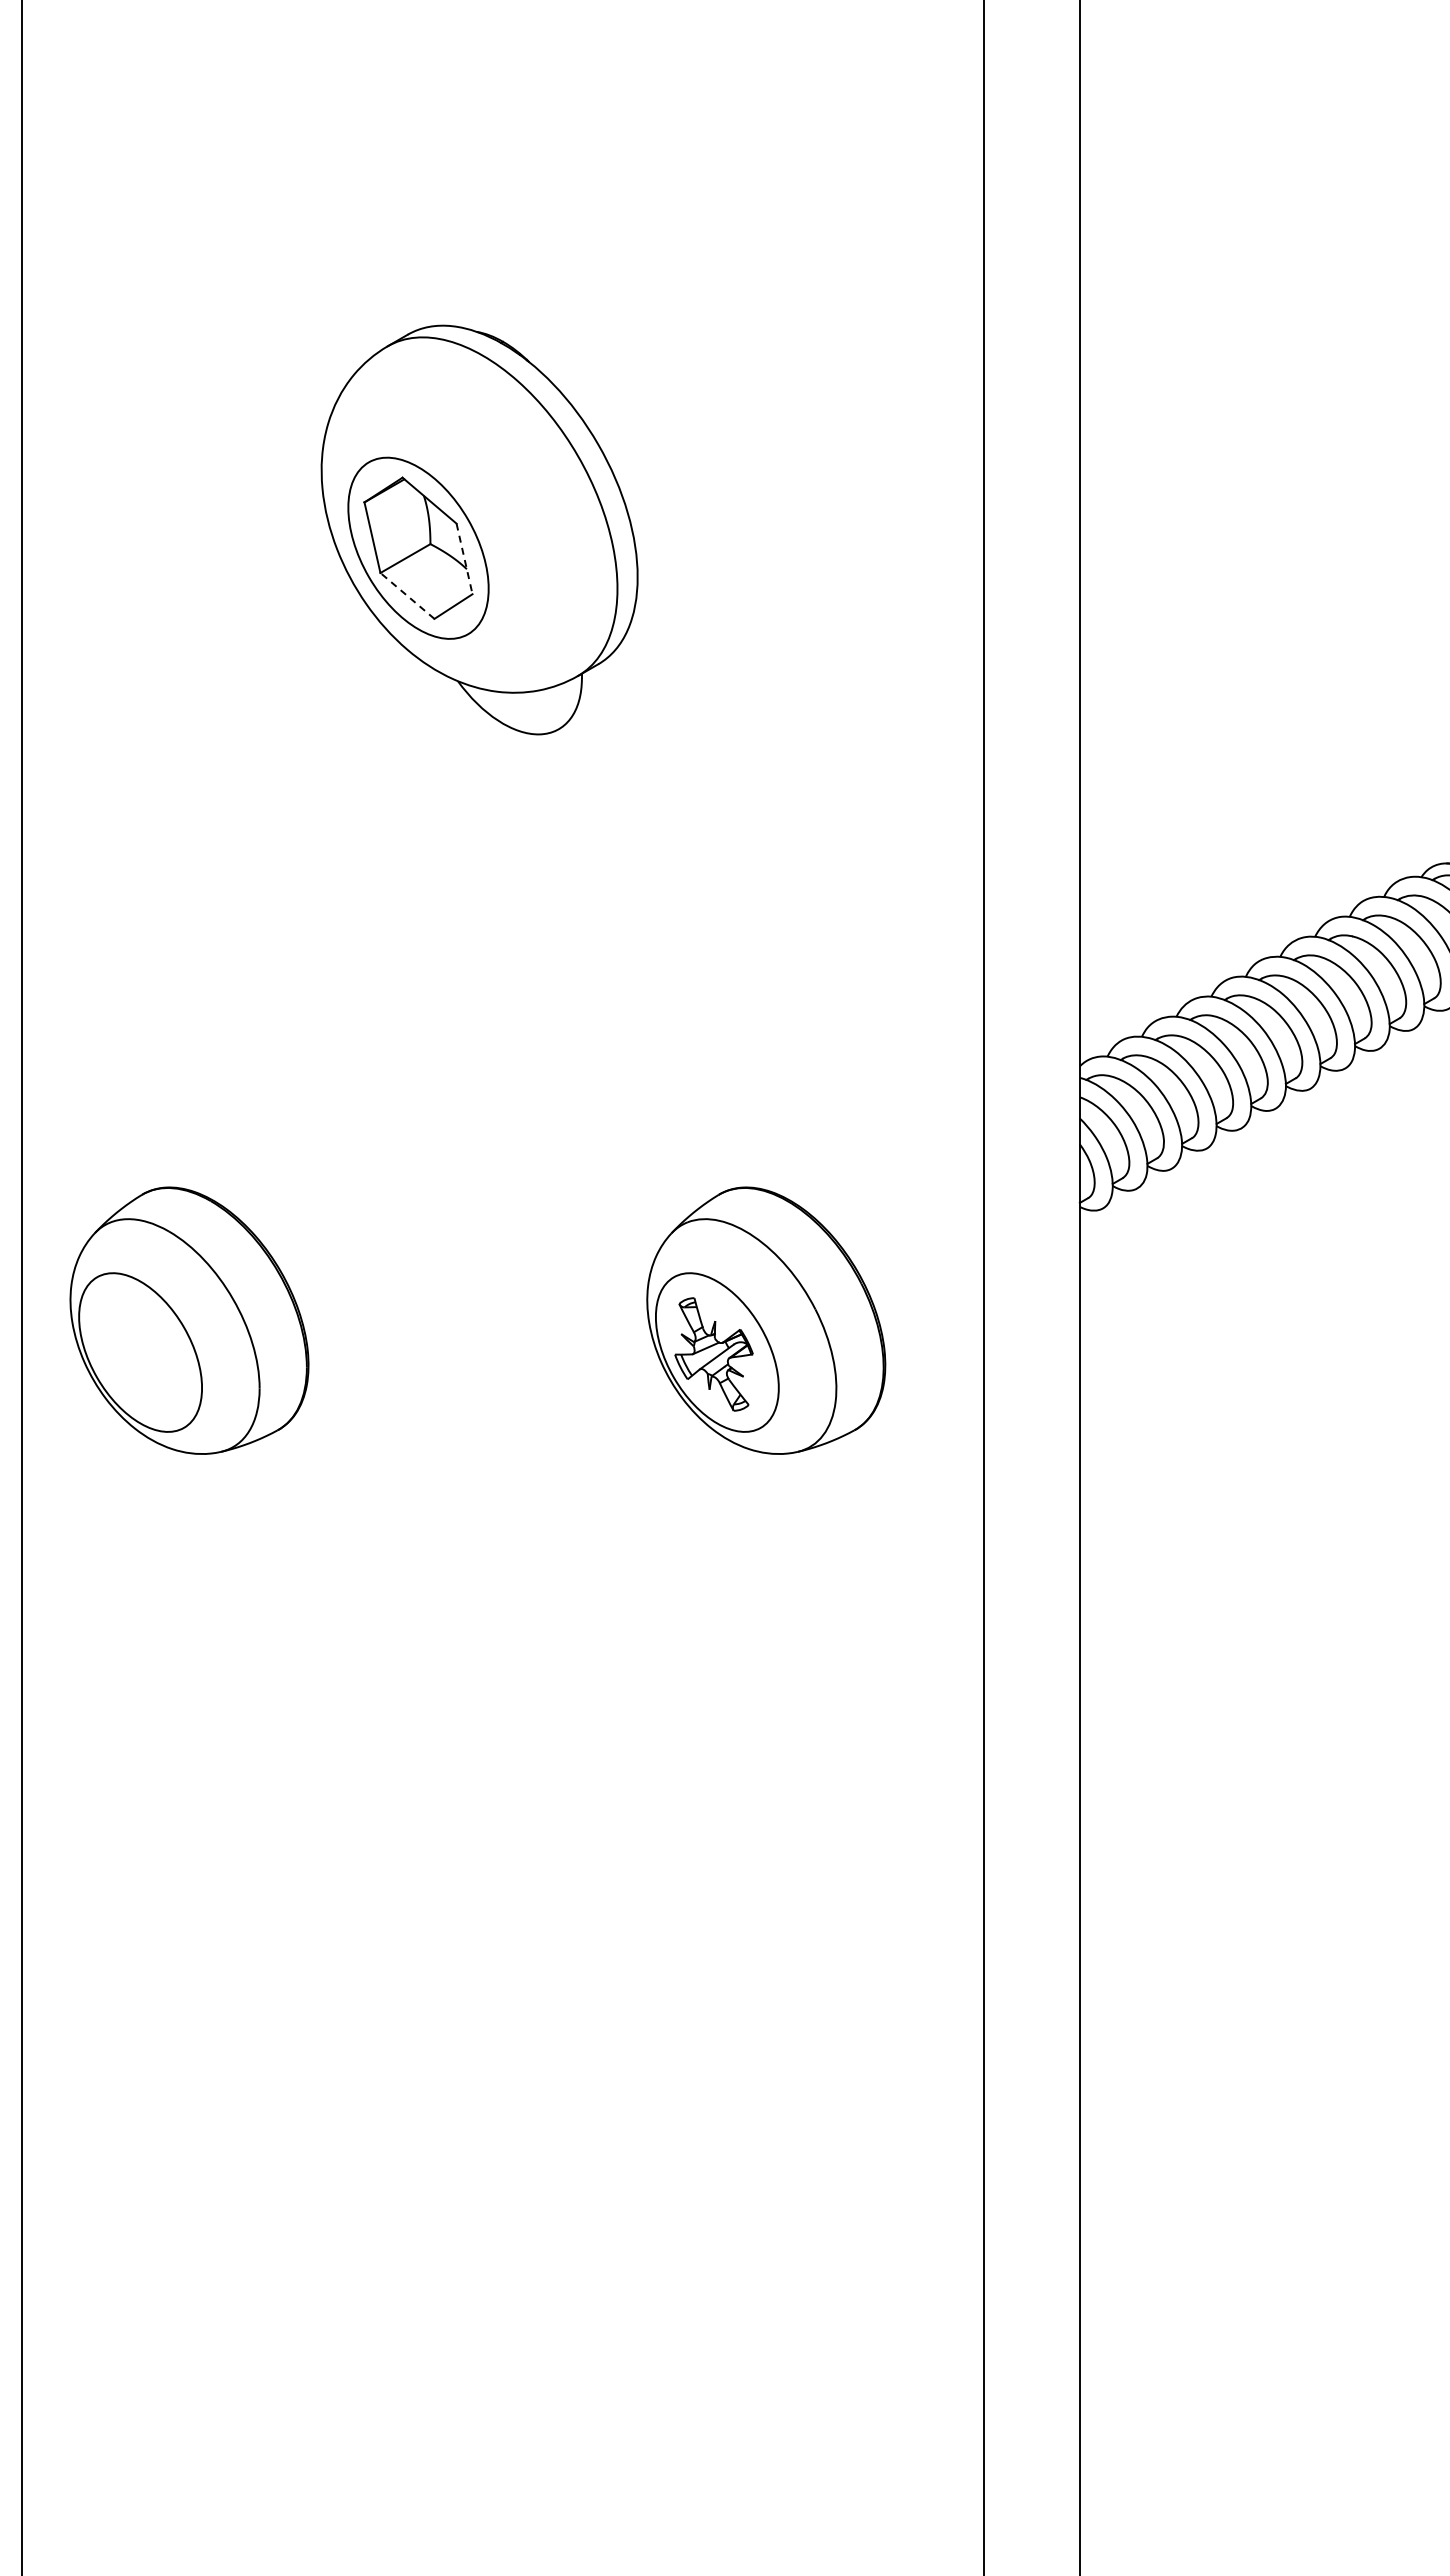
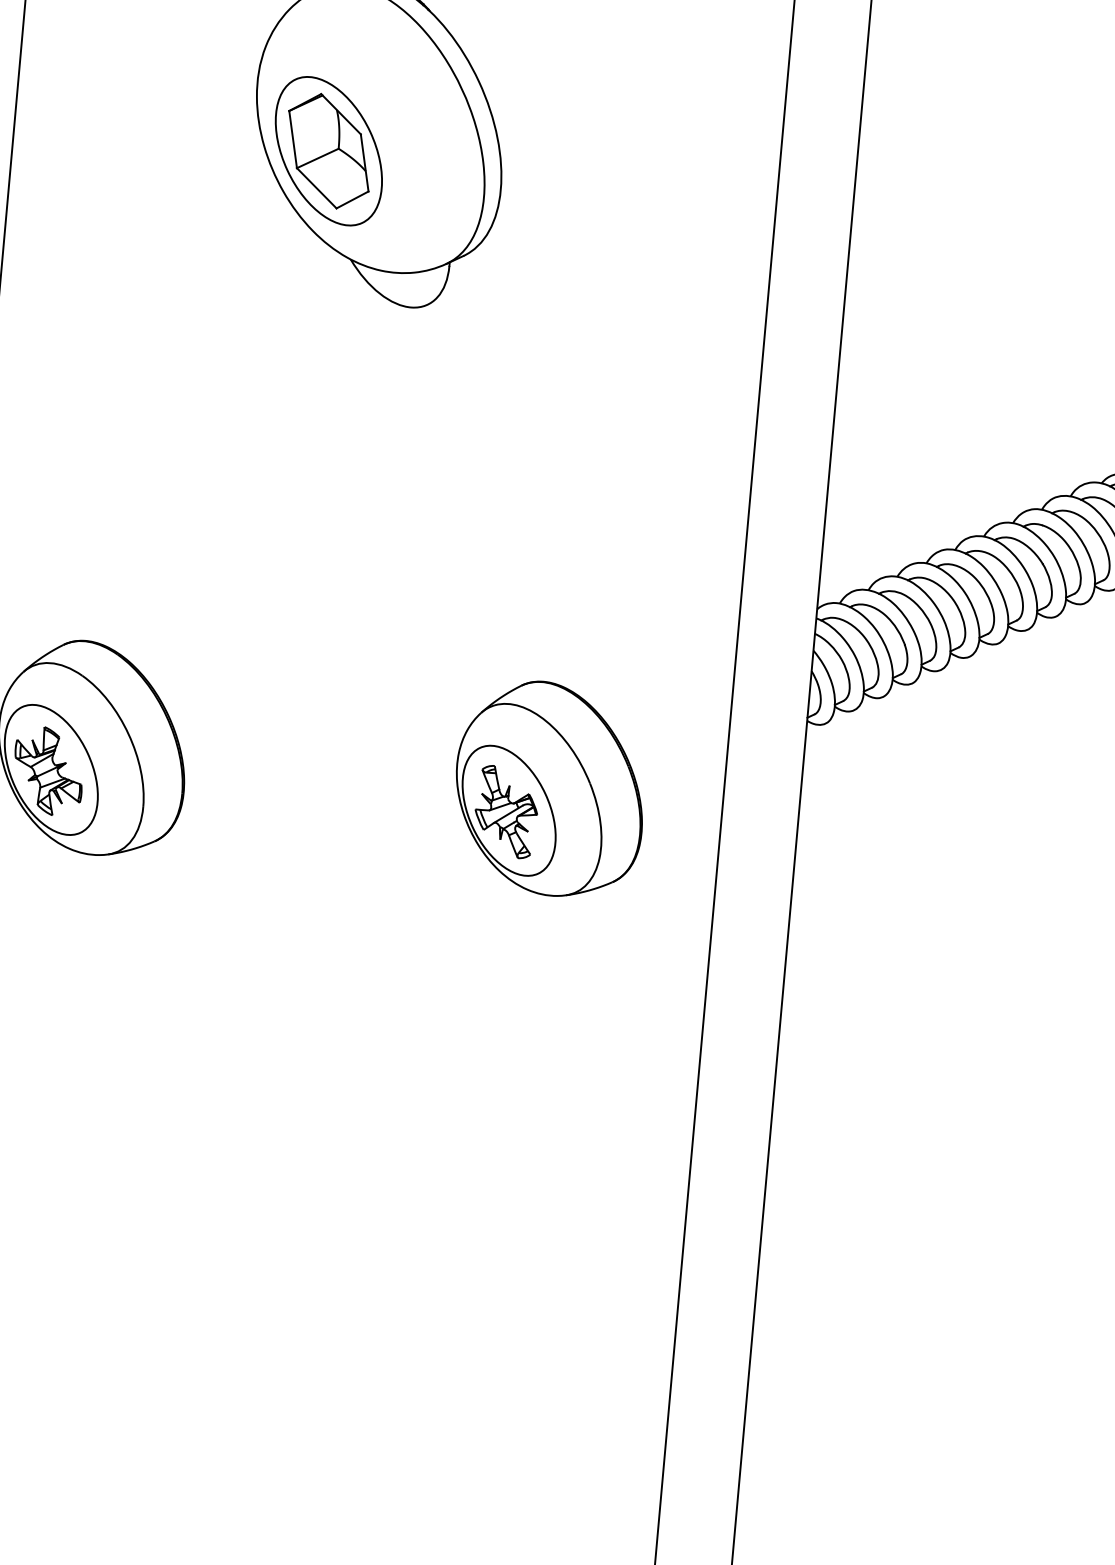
line: (464, 559) -> (364, 163), dashed -> solid
line: (407, 595) -> (316, 187), dashed -> solid
part: (136, 1354) -> (47, 771), added

